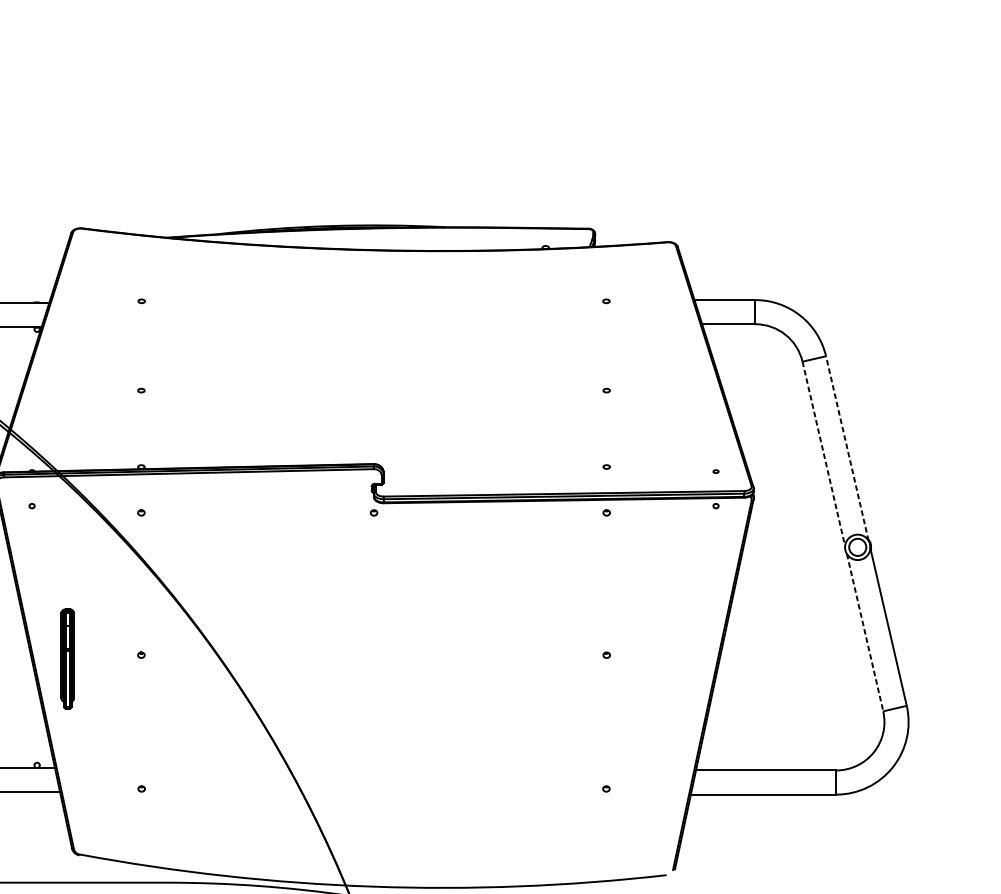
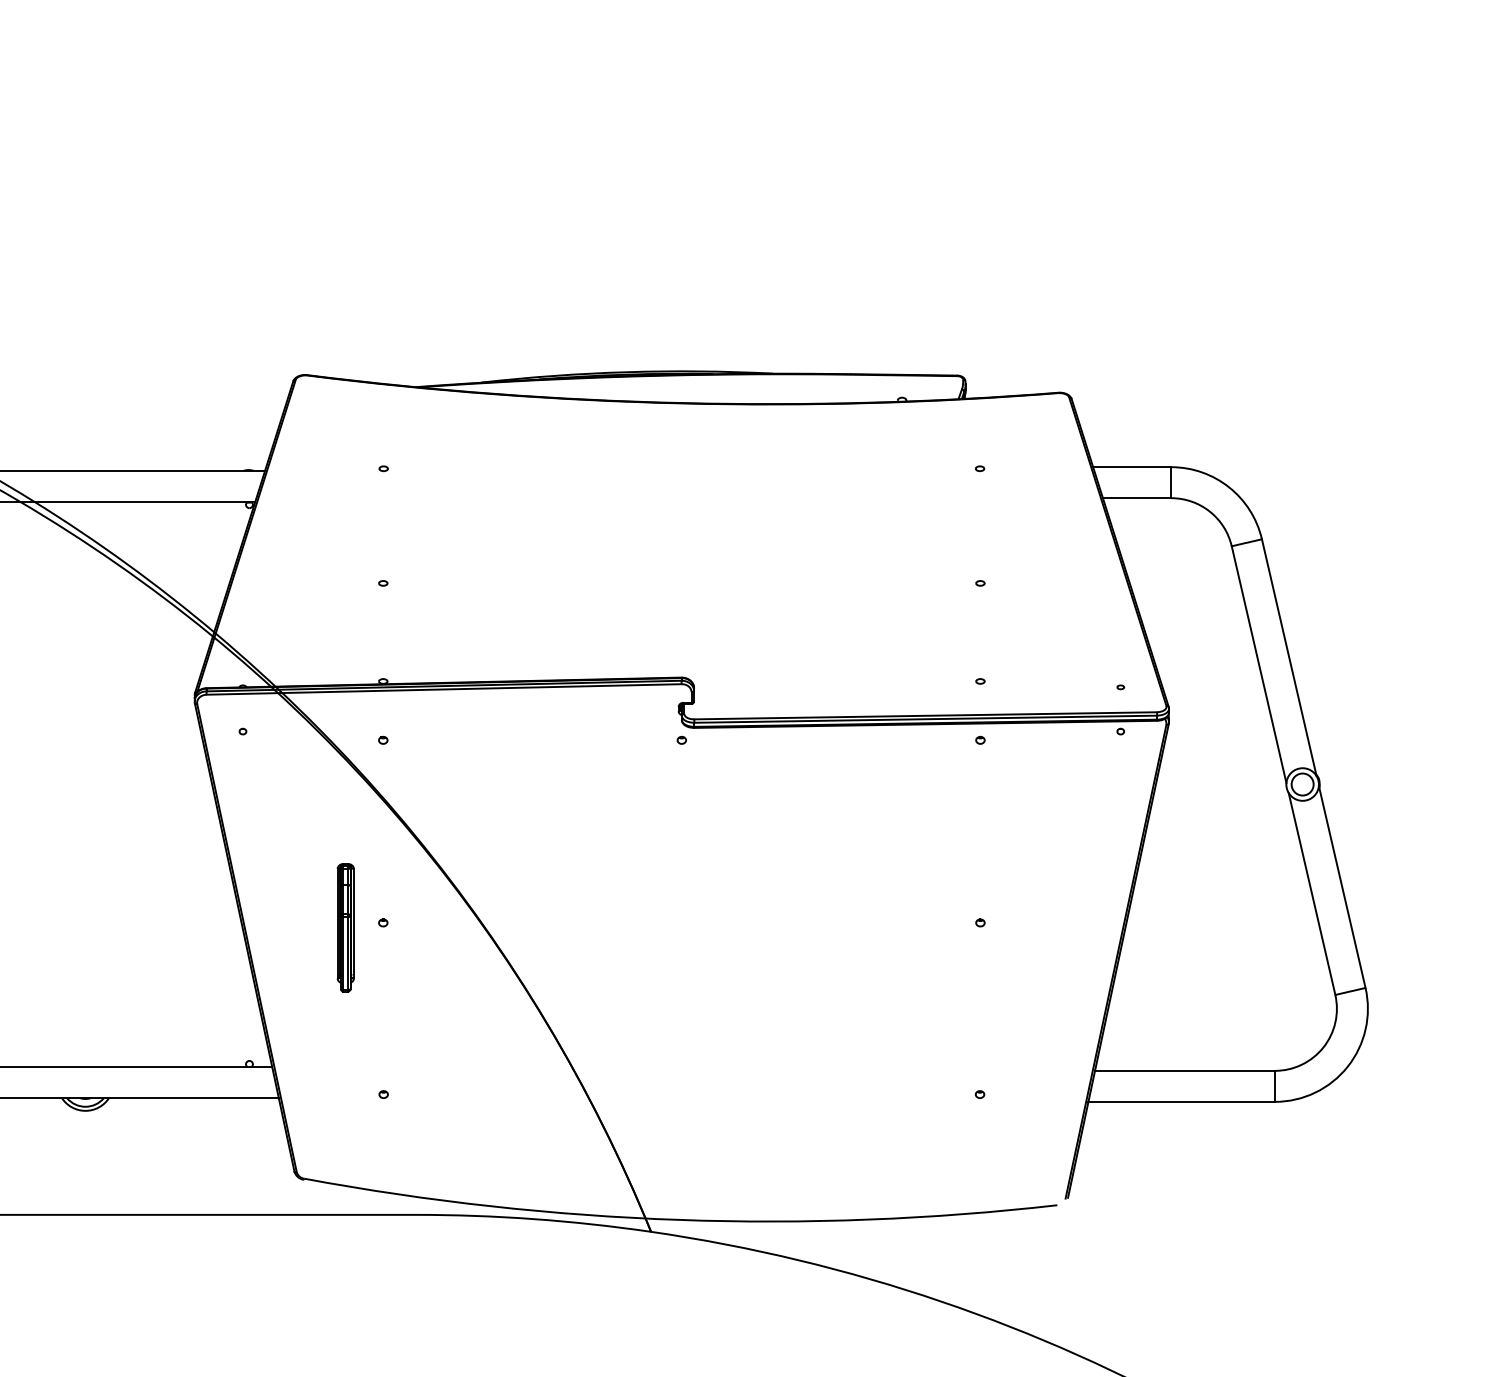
line: (847, 448) -> (1289, 657), dashed -> solid
line: (824, 453) -> (1259, 664), dashed -> solid
line: (865, 632) -> (1312, 893), dashed -> solid
part: (67, 658) -> (345, 927), moved

